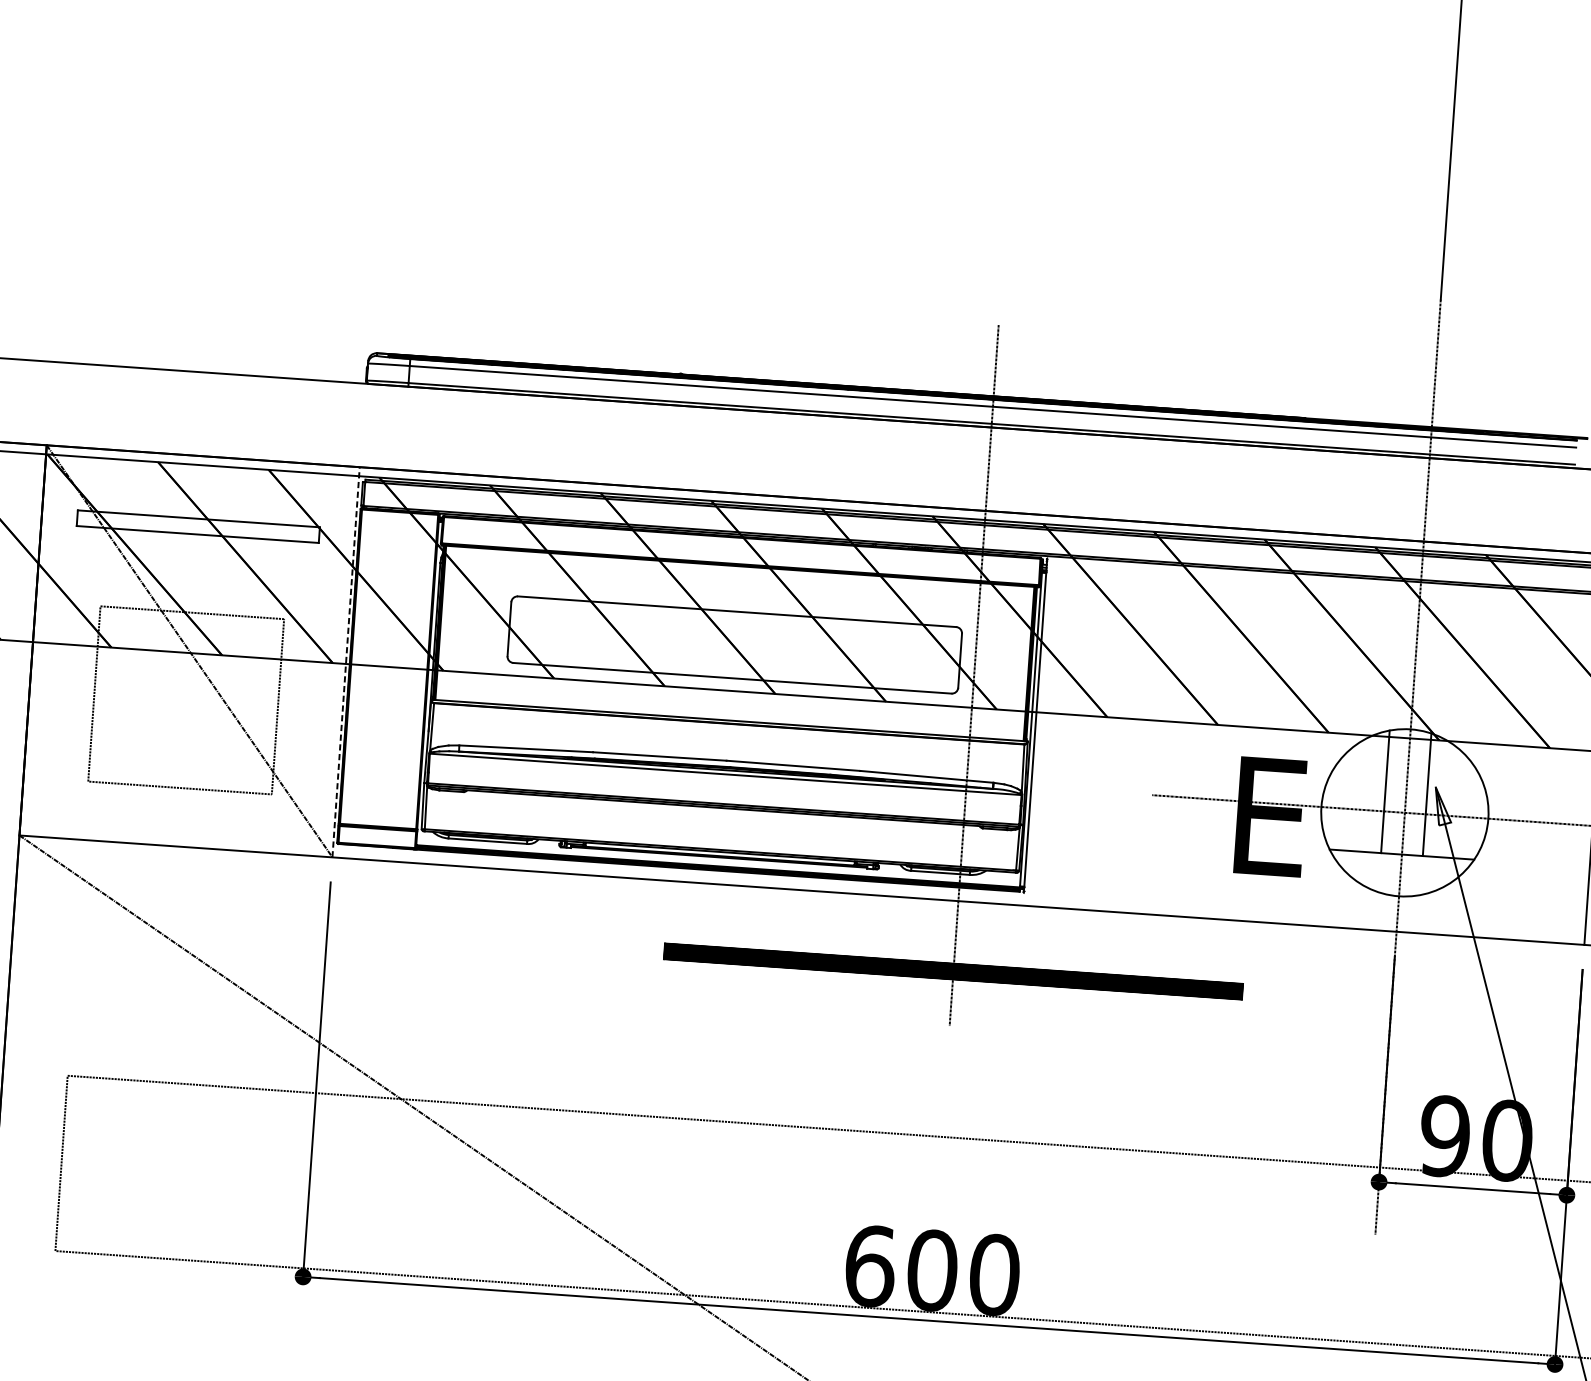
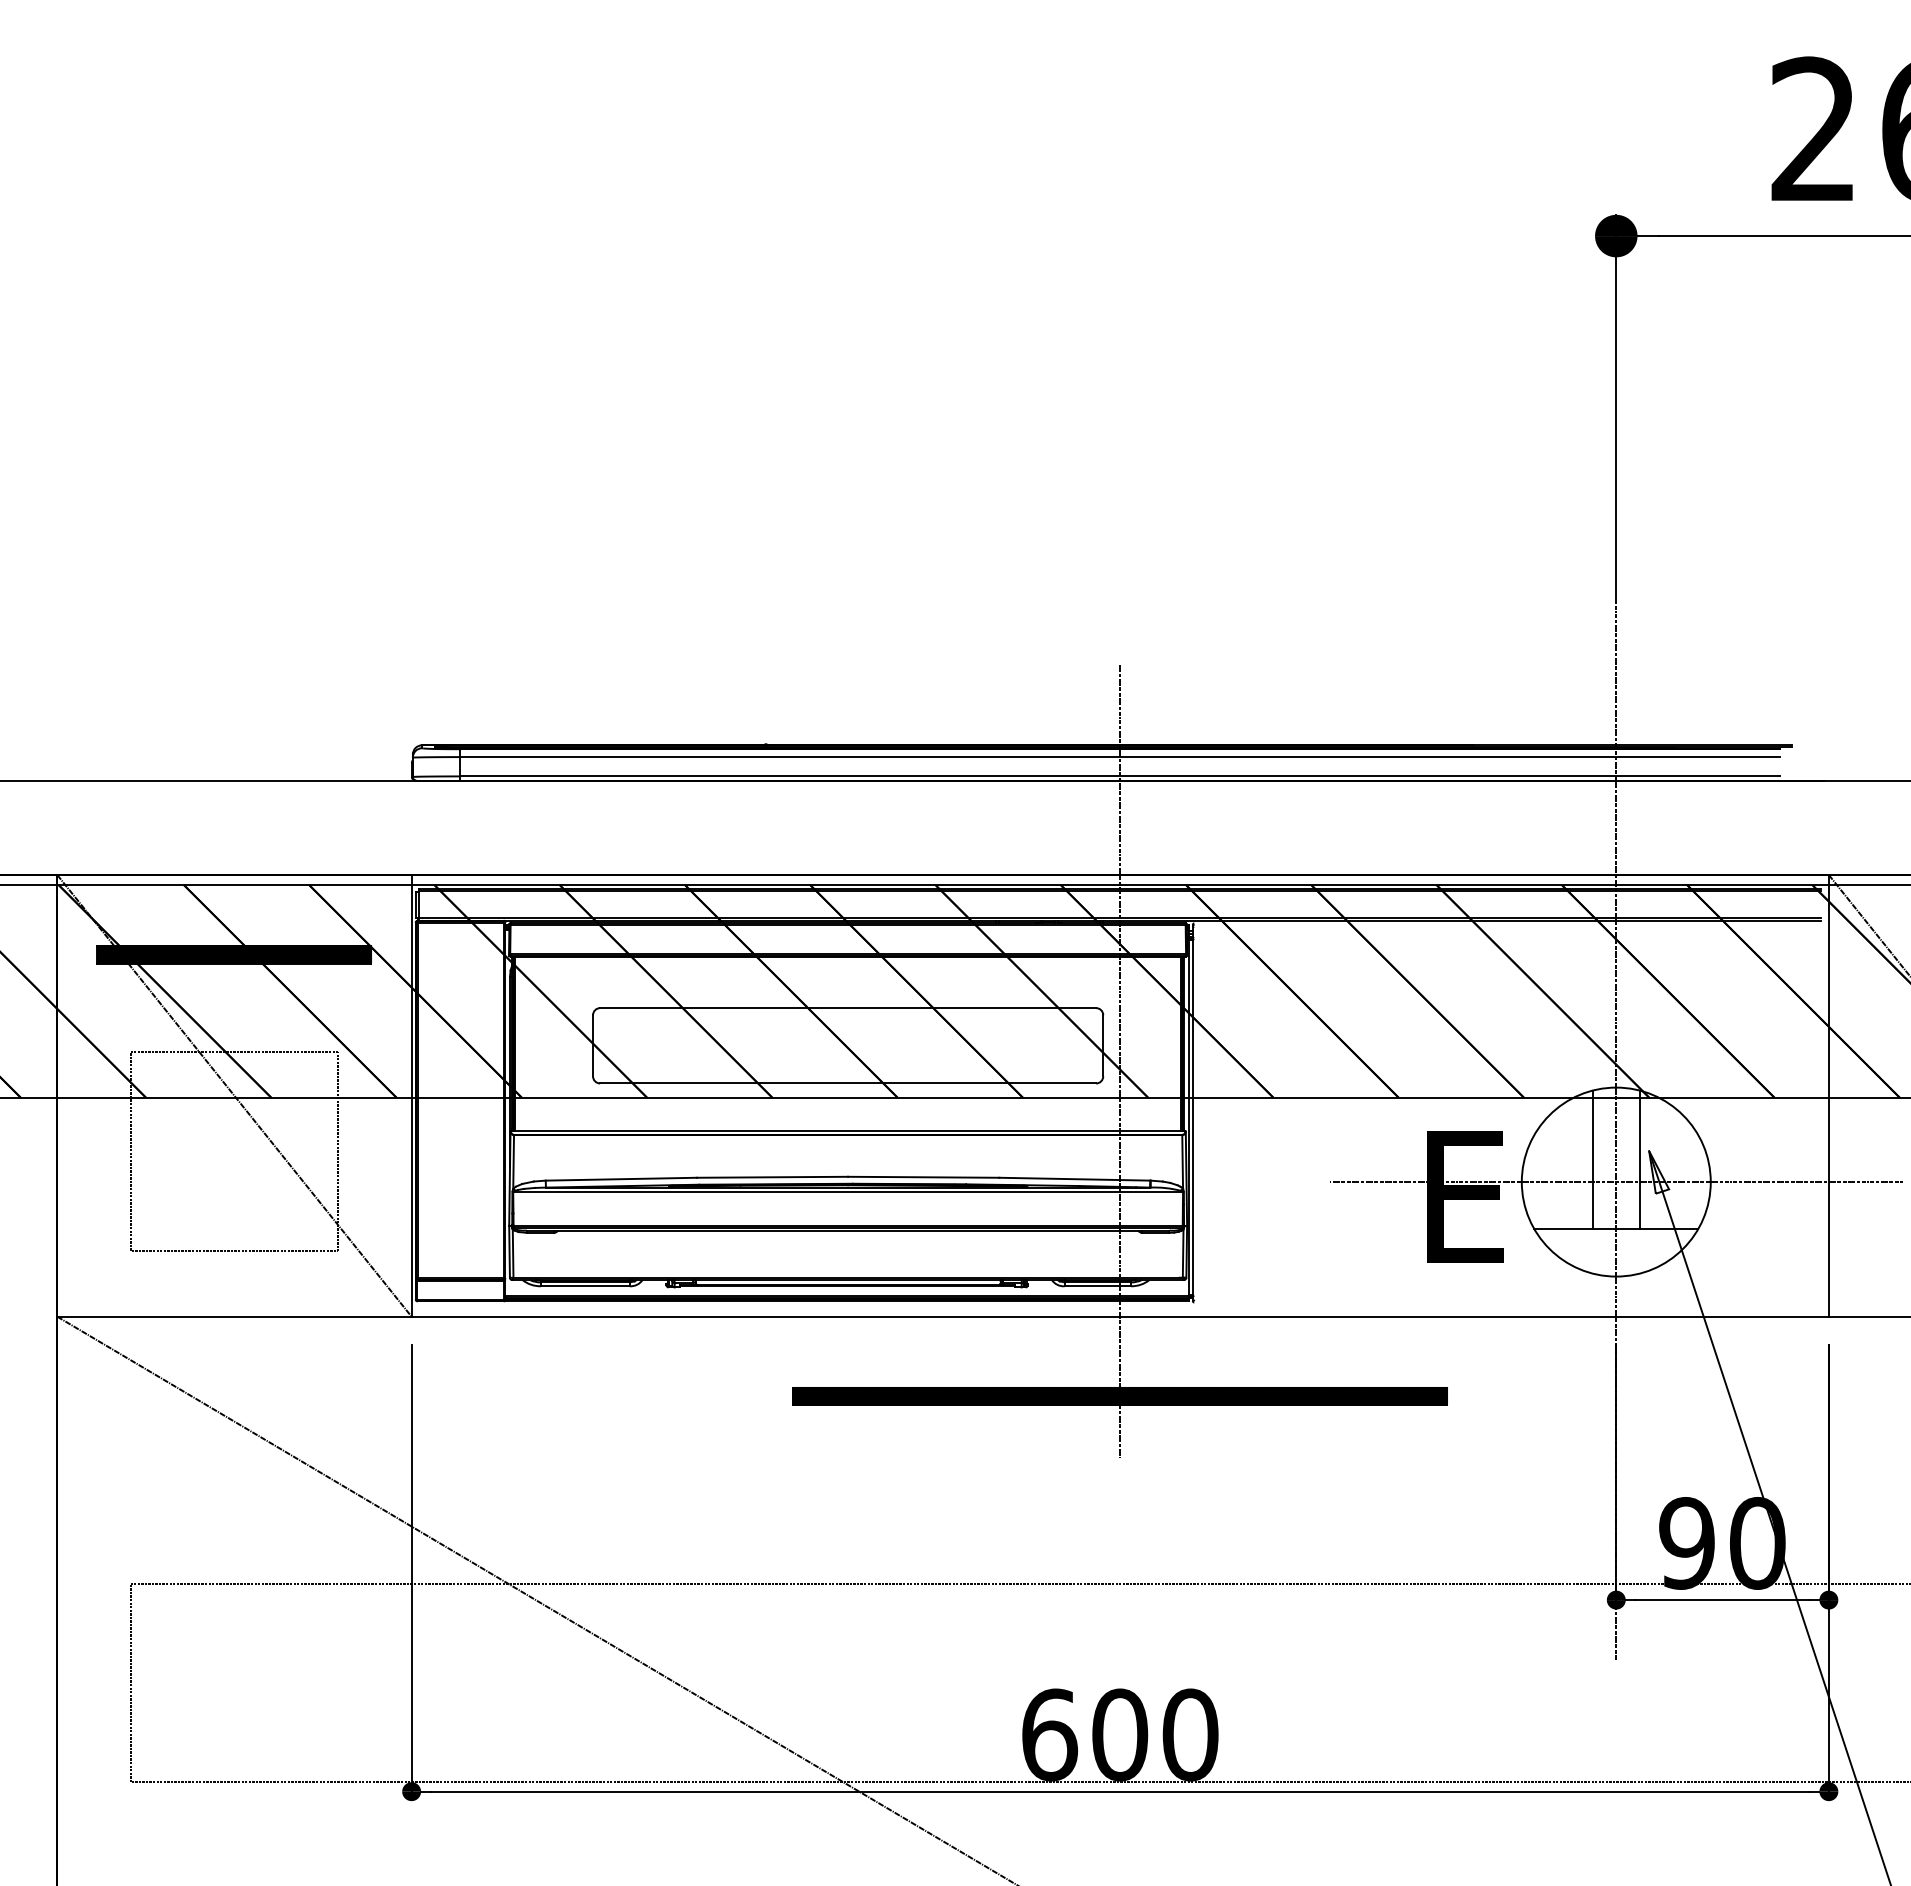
hatch: (198, 526) -> (234, 954), added
line: (346, 661) -> (411, 1095), dashed -> solid

